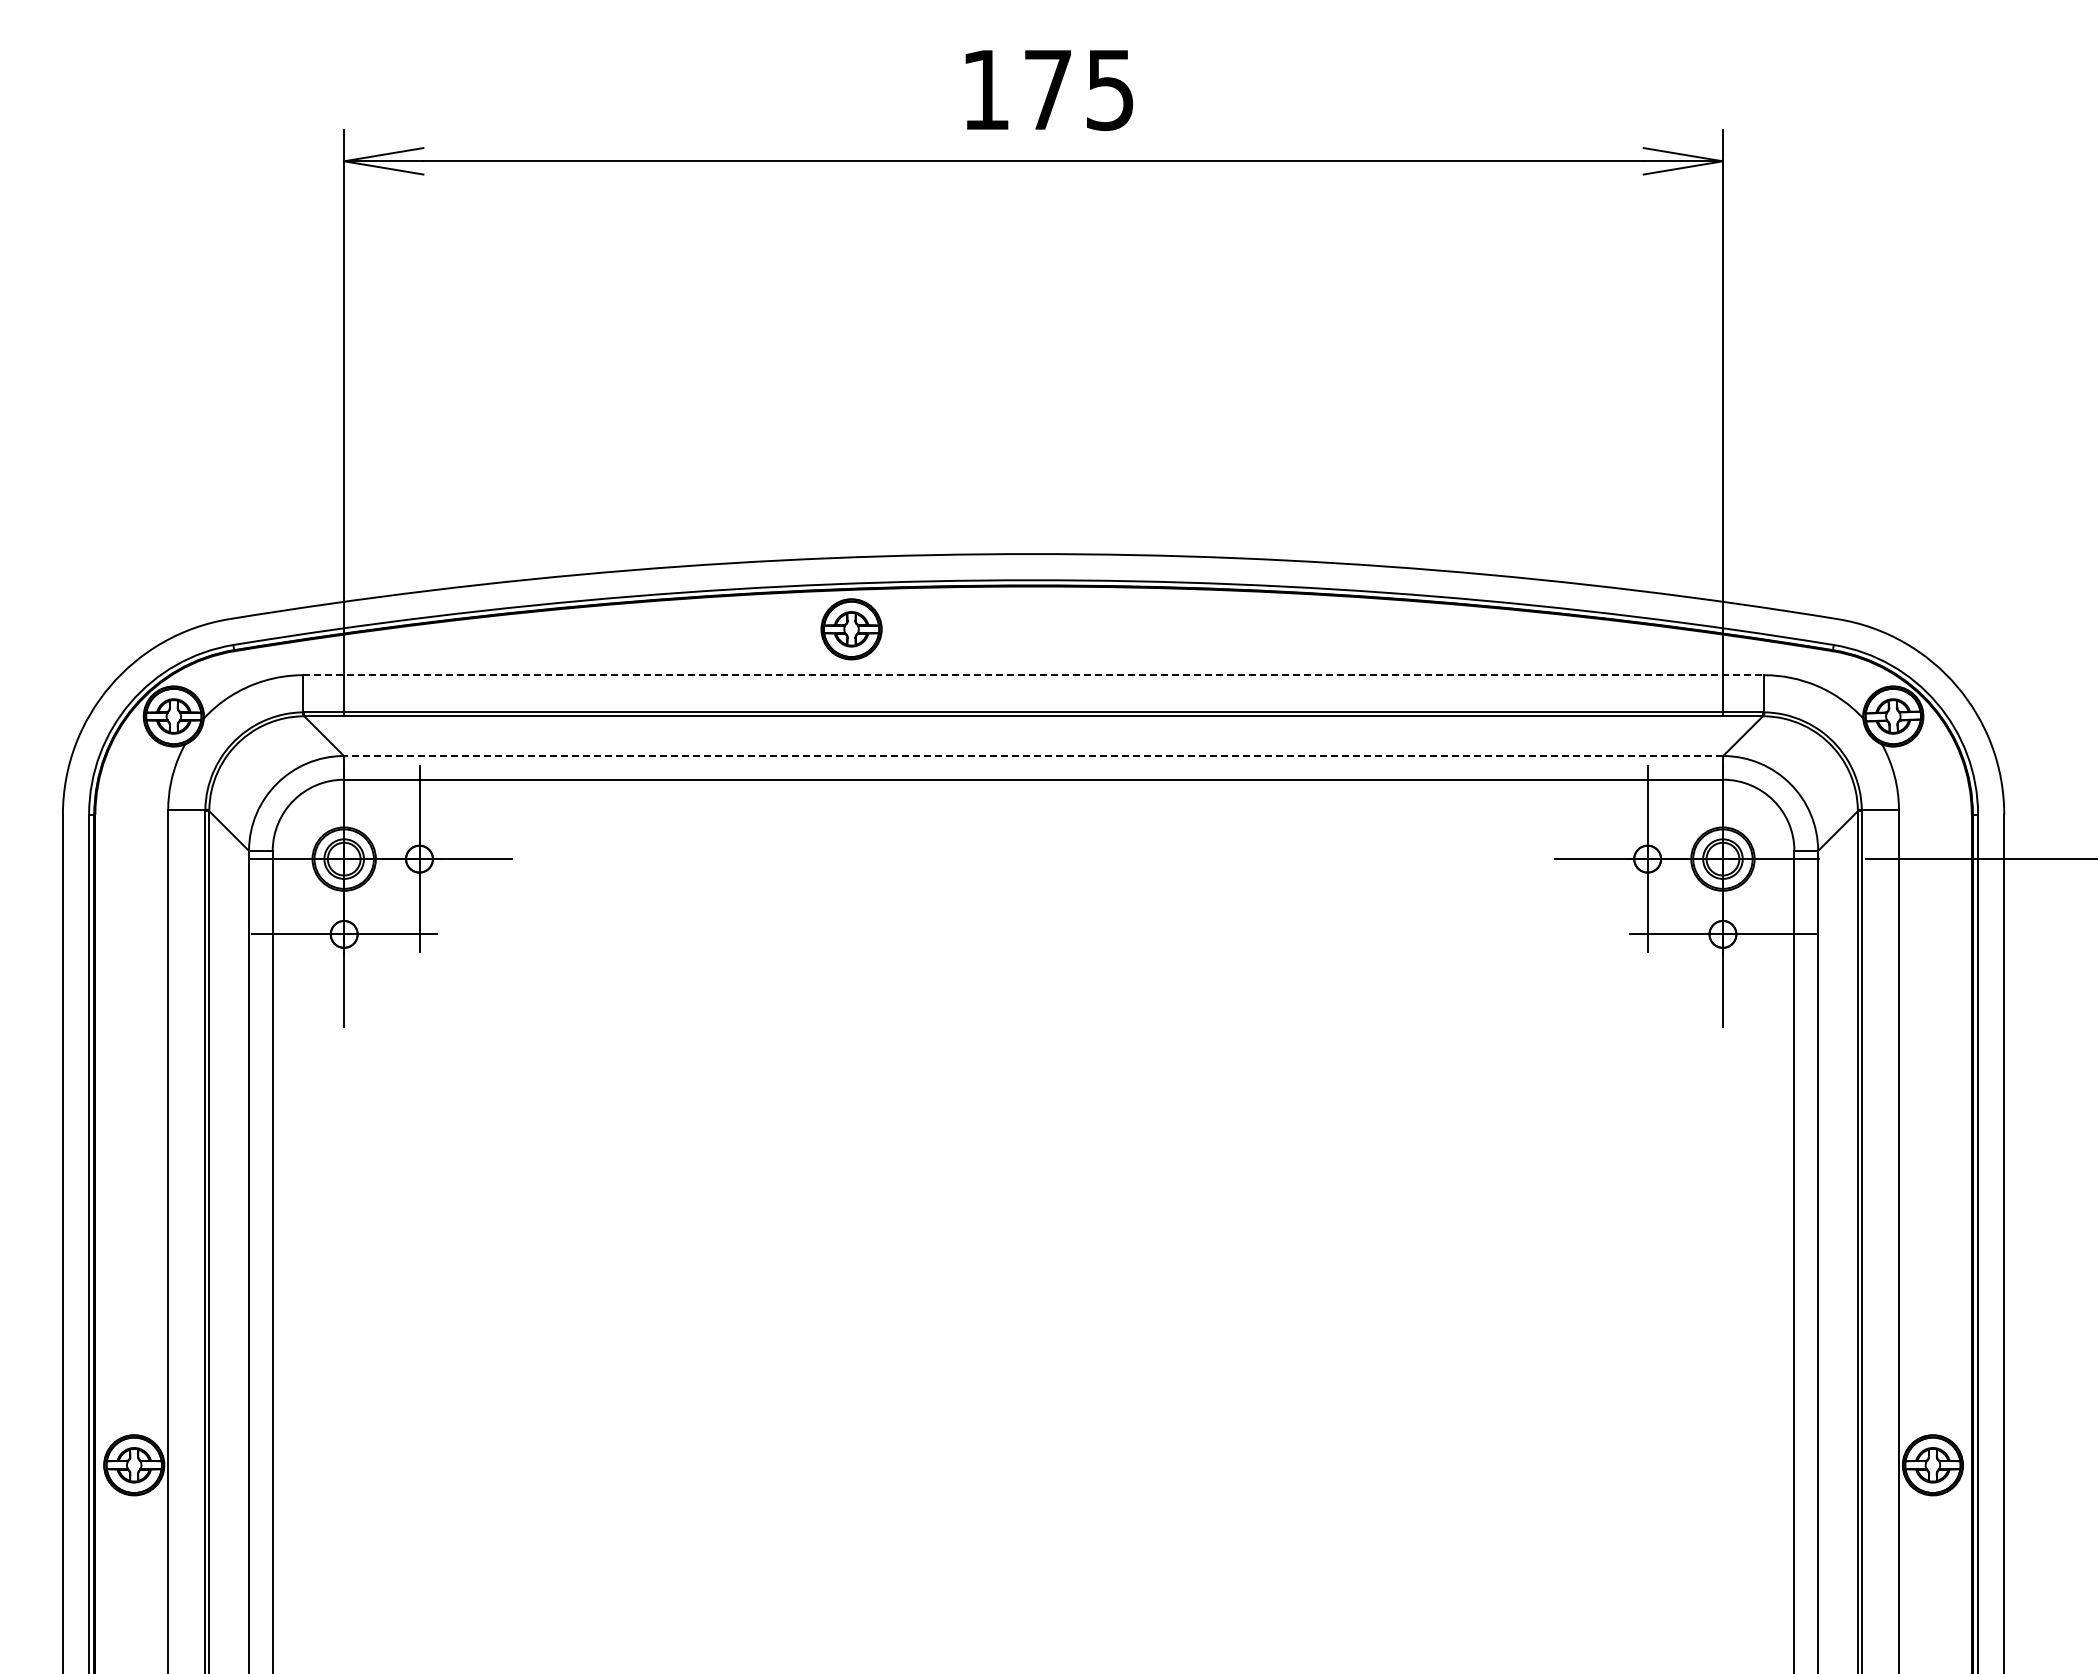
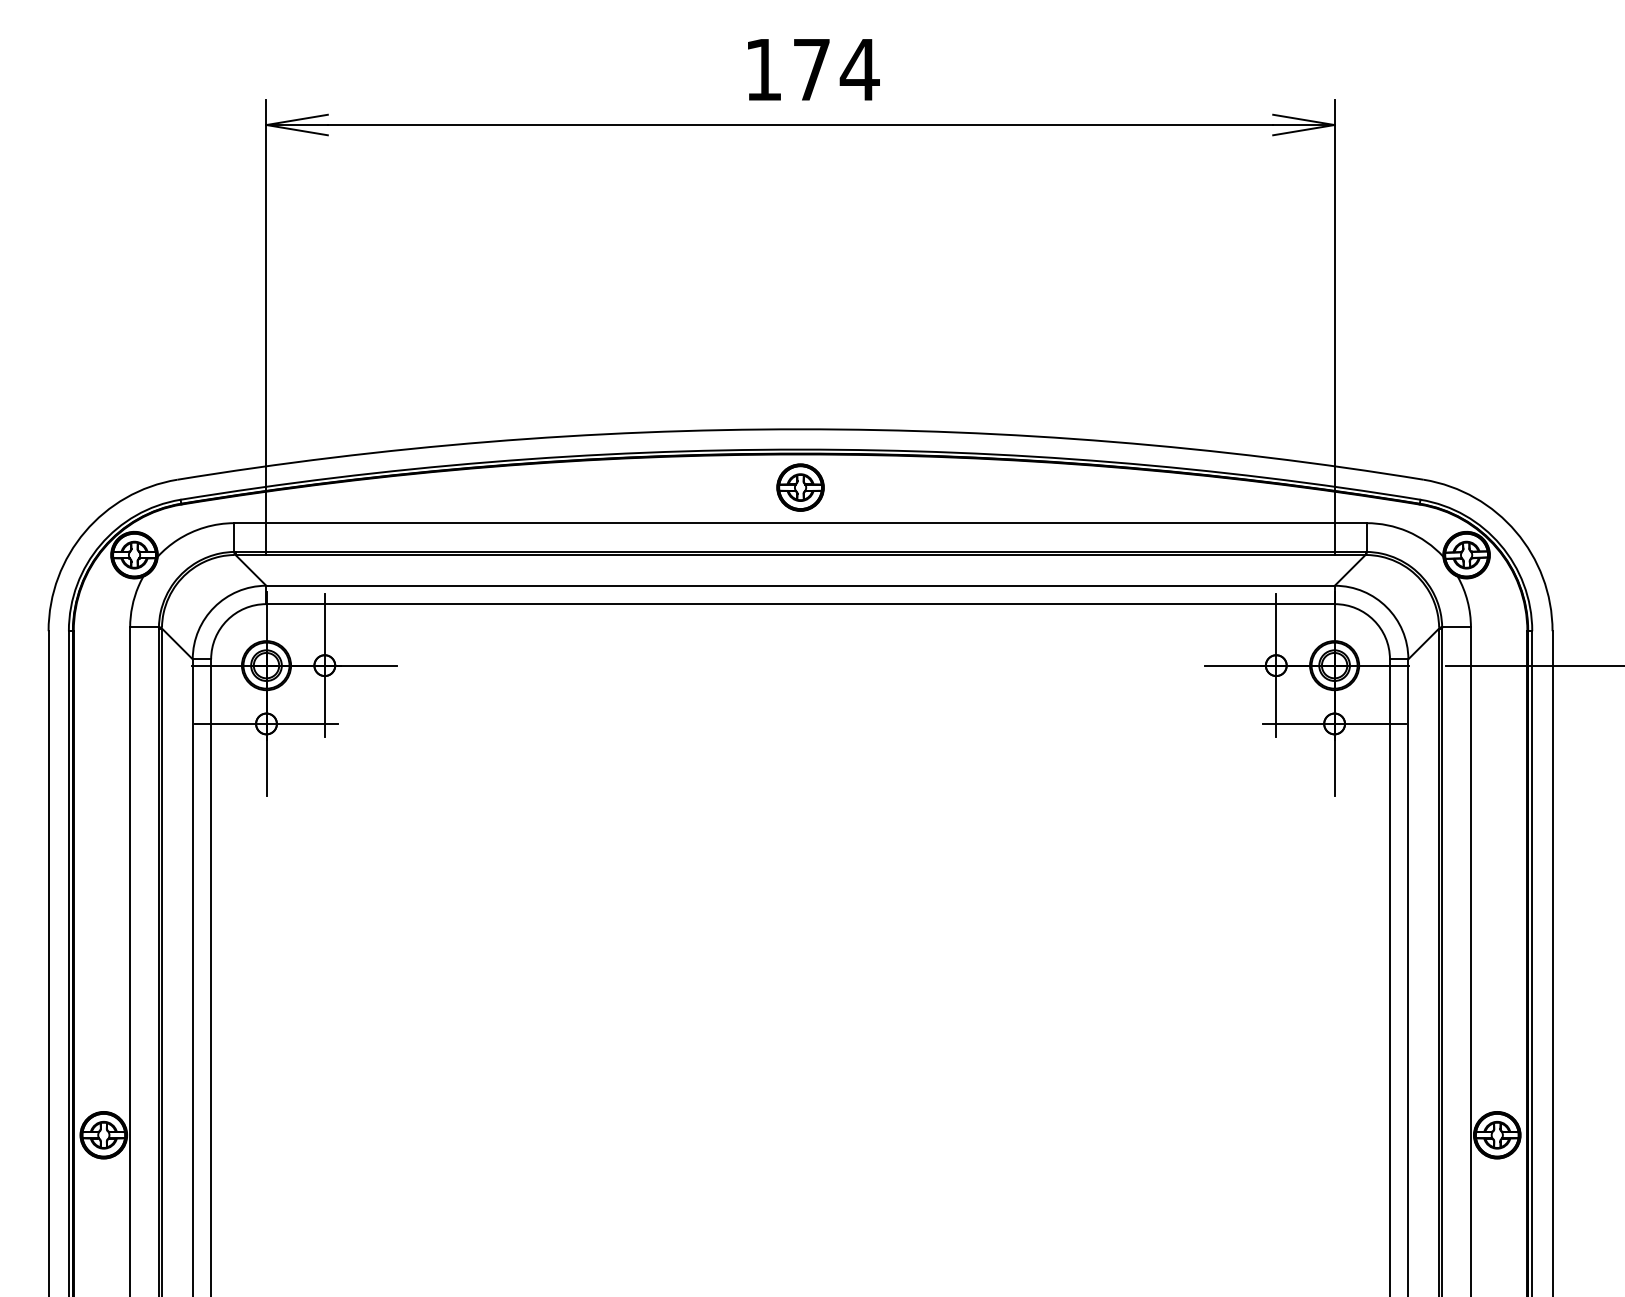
text: (1110, 90) -> (860, 70), 175 -> 174
part: (851, 629) -> (800, 487), moved
line: (1033, 675) -> (800, 523), dashed -> solid
line: (1033, 756) -> (800, 586), dashed -> solid

